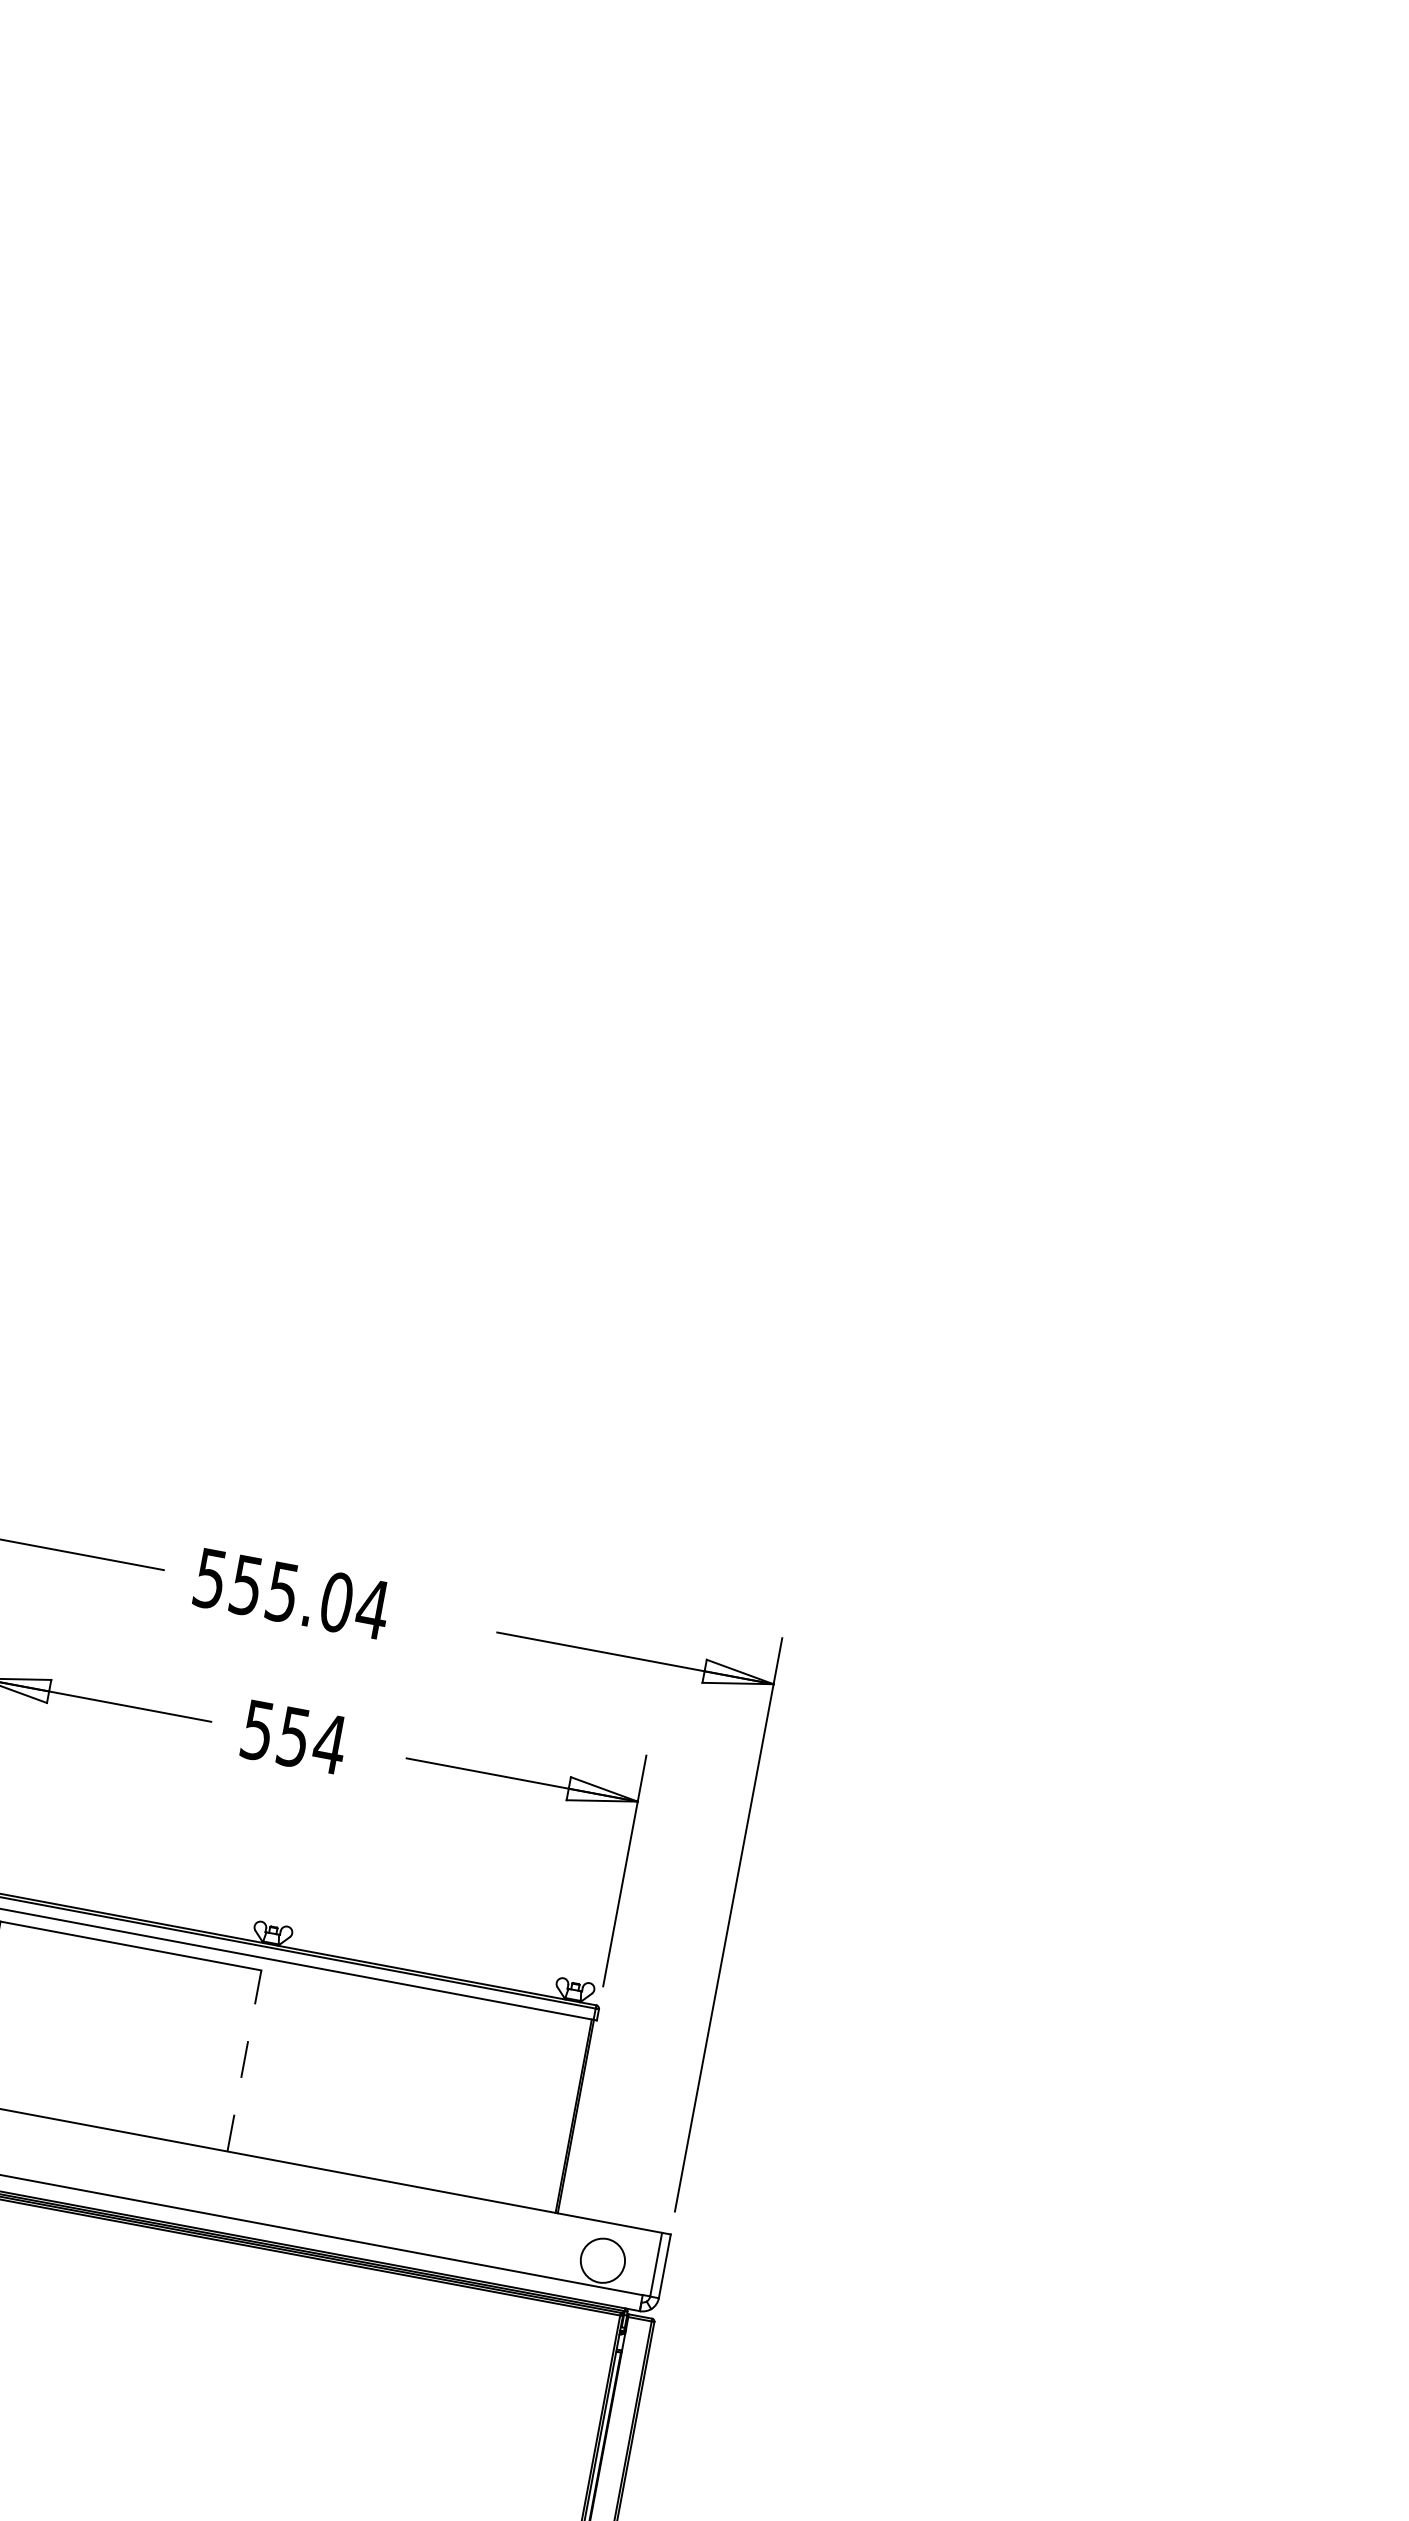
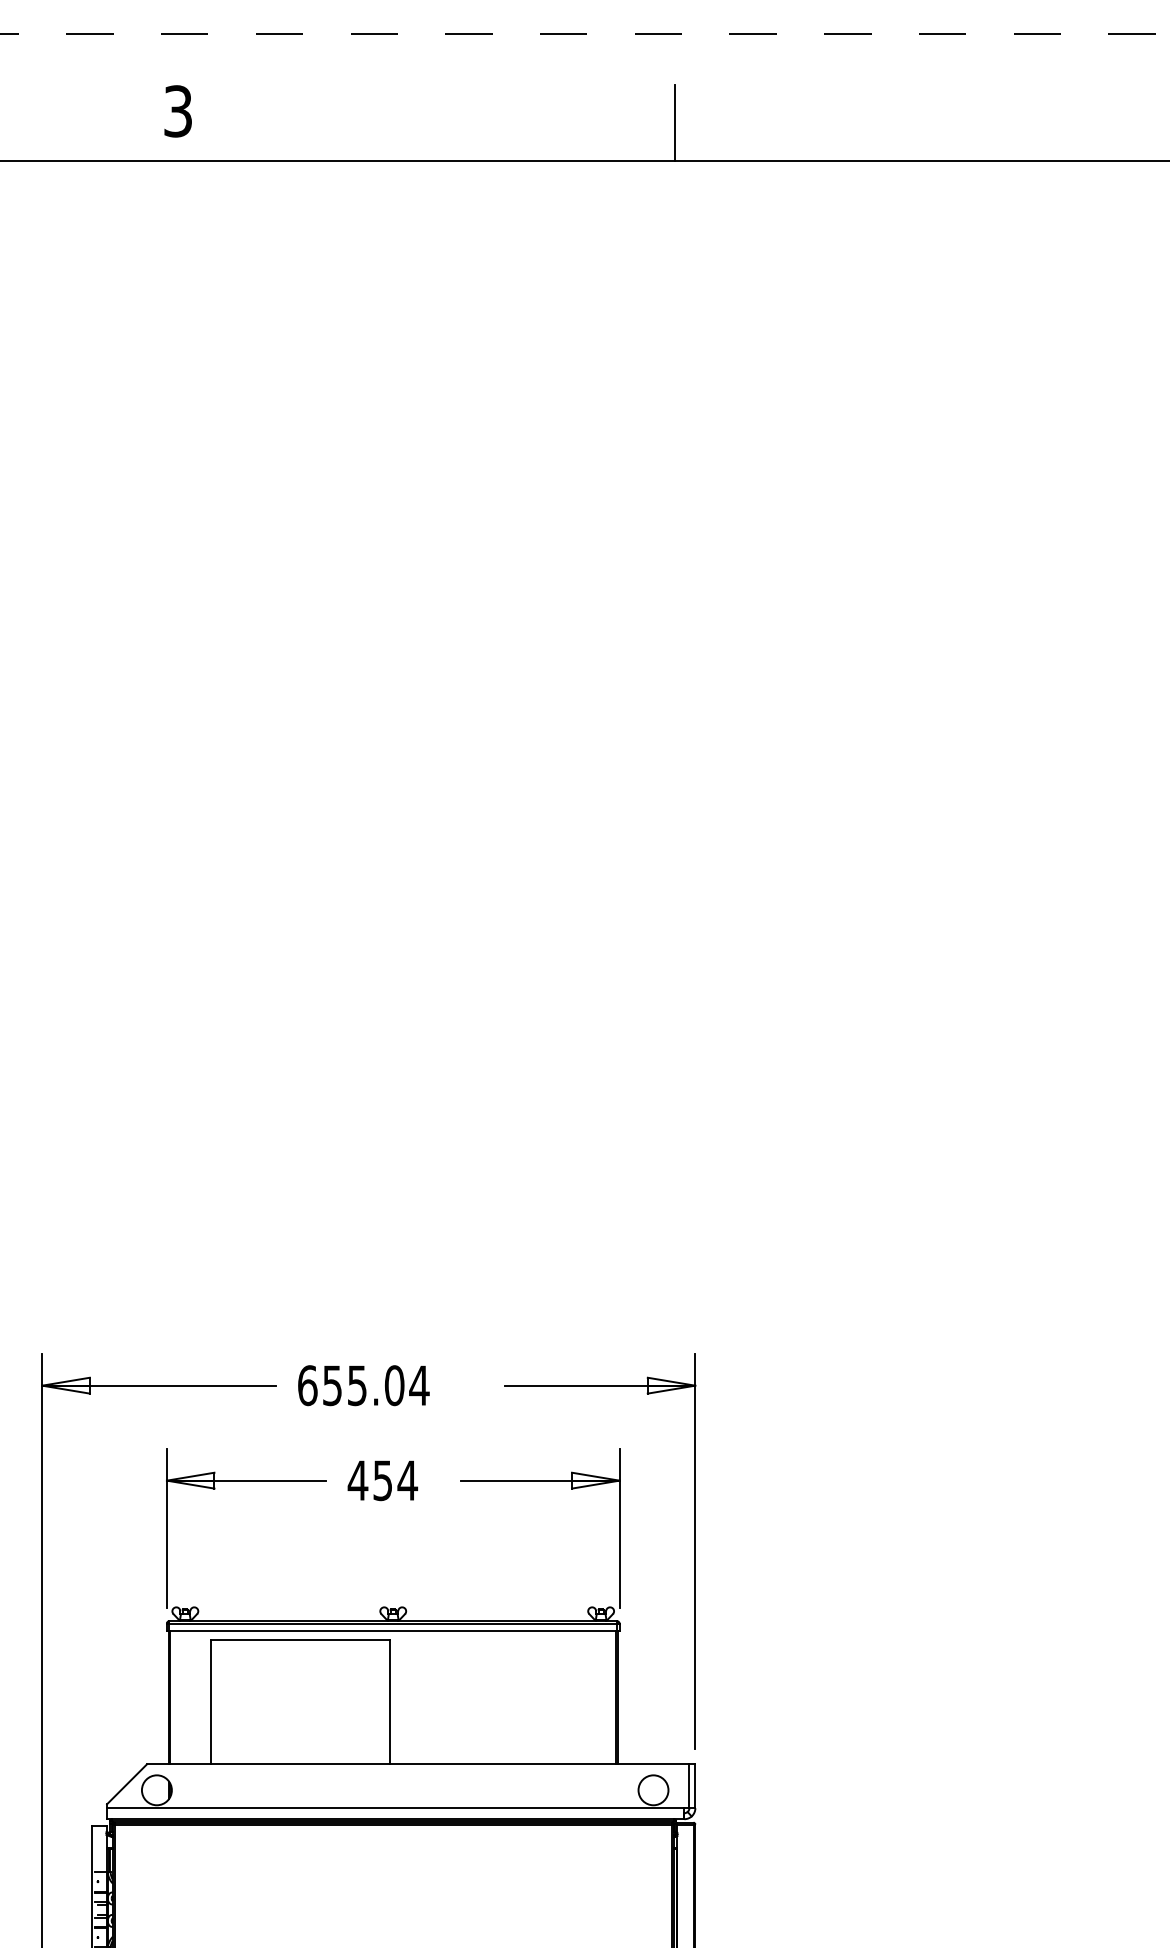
text: (210, 1578) -> (307, 1385), 555.04 -> 655.04
text: (257, 1730) -> (357, 1480), 554 -> 454
line: (244, 2060) -> (390, 1701), dashed -> solid

